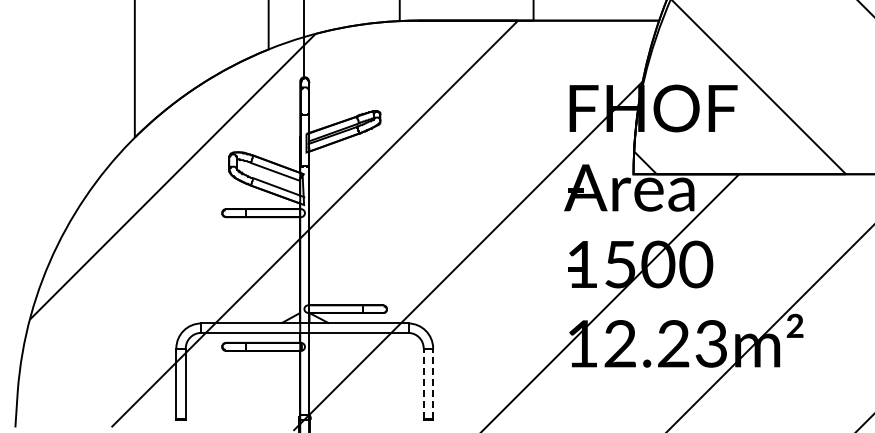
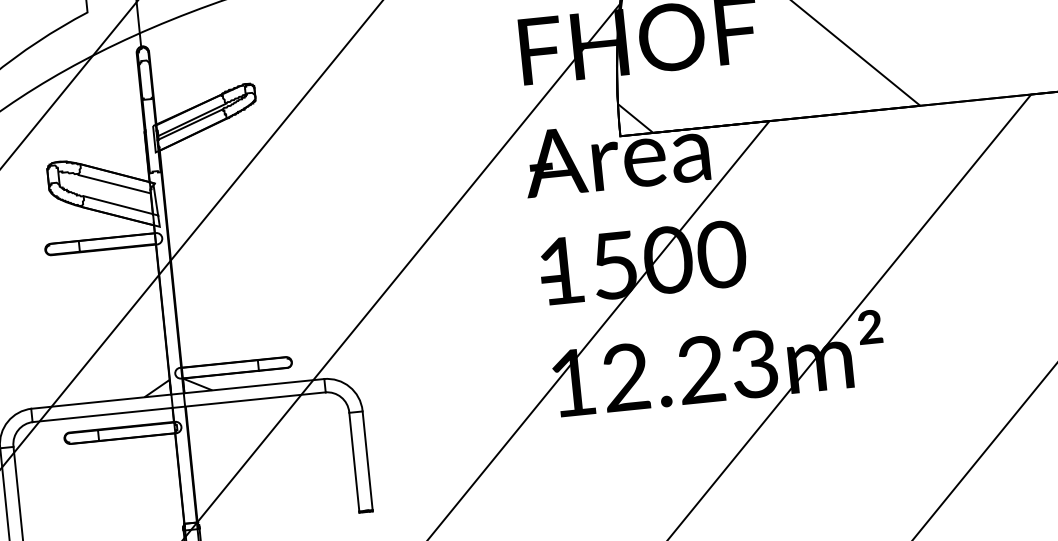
line: (423, 383) -> (353, 461), dashed -> solid
line: (433, 383) -> (368, 460), dashed -> solid

